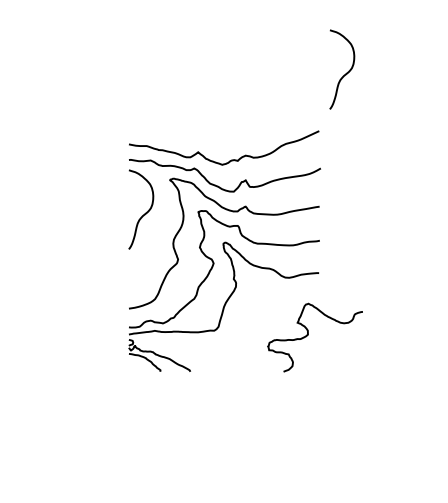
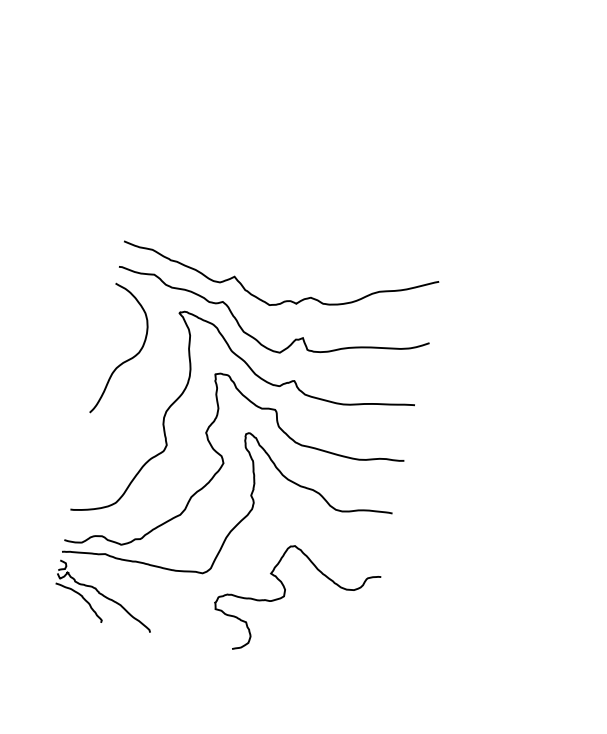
curve: (346, 72) -> (502, 194), removed
curve: (308, 335) -> (284, 597), moved

